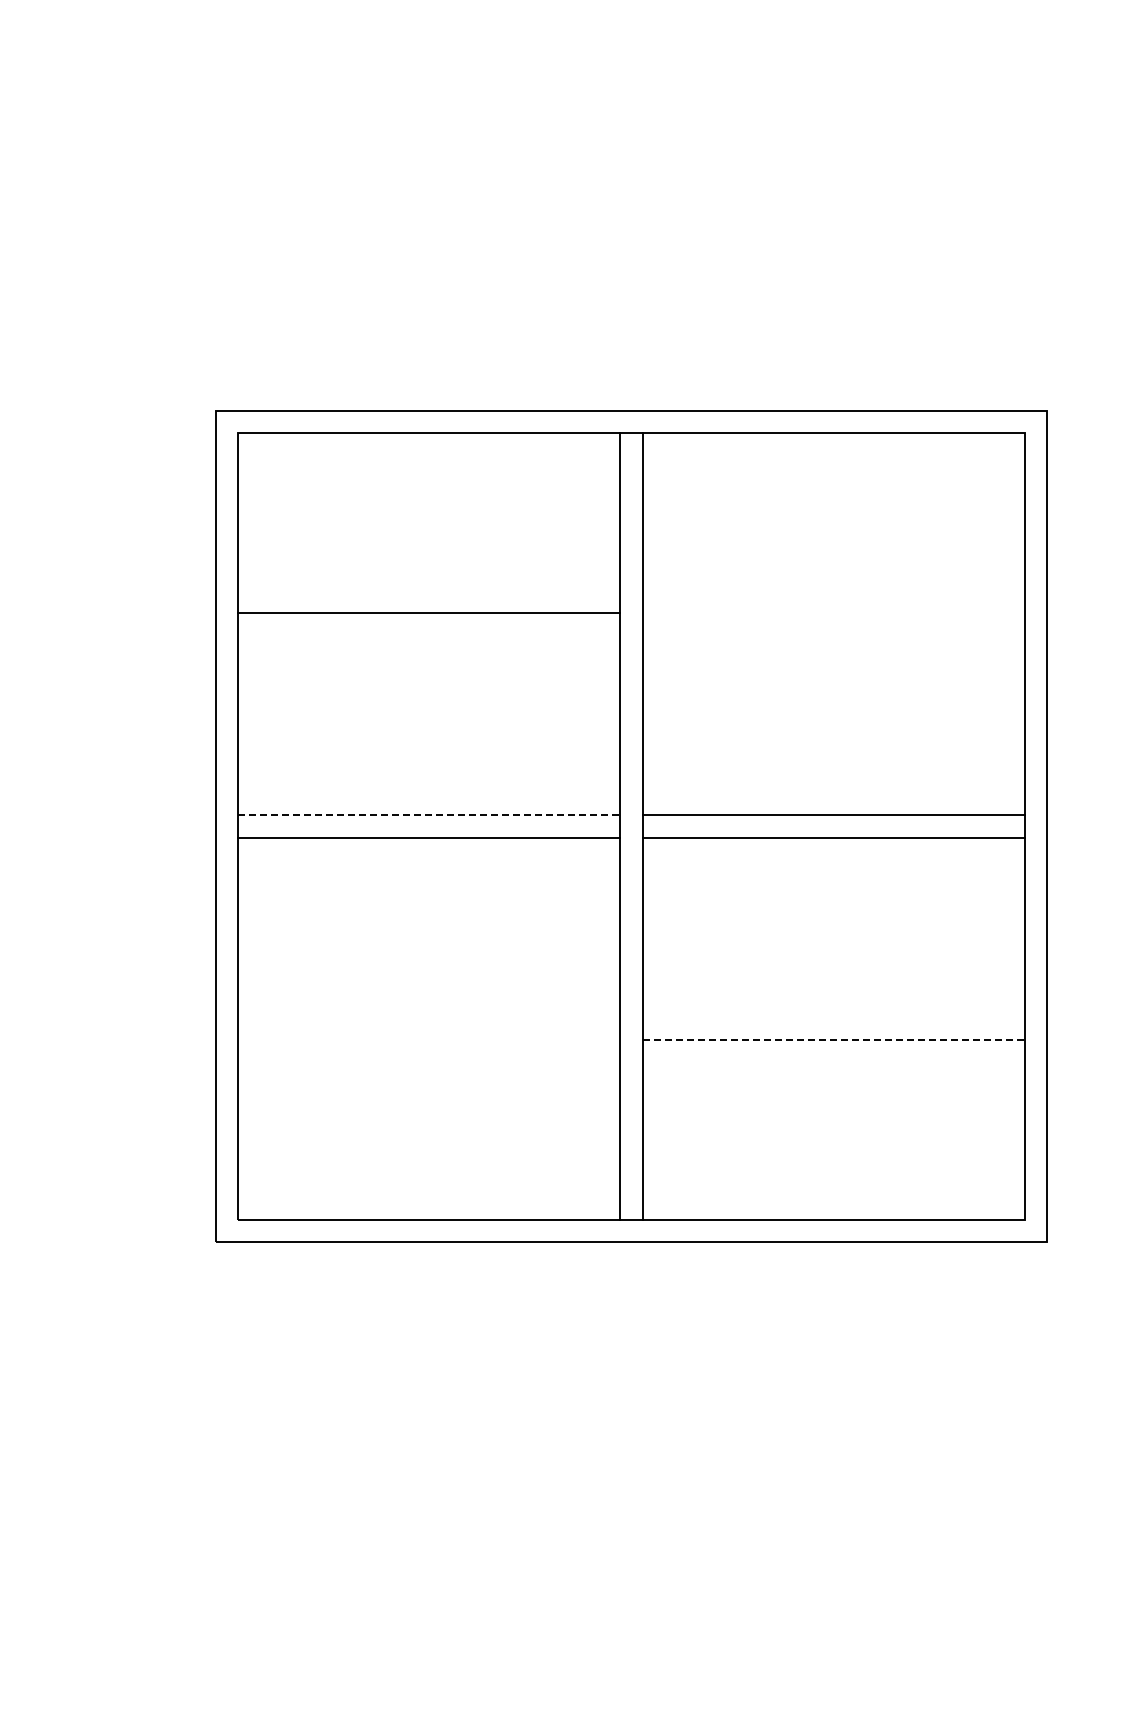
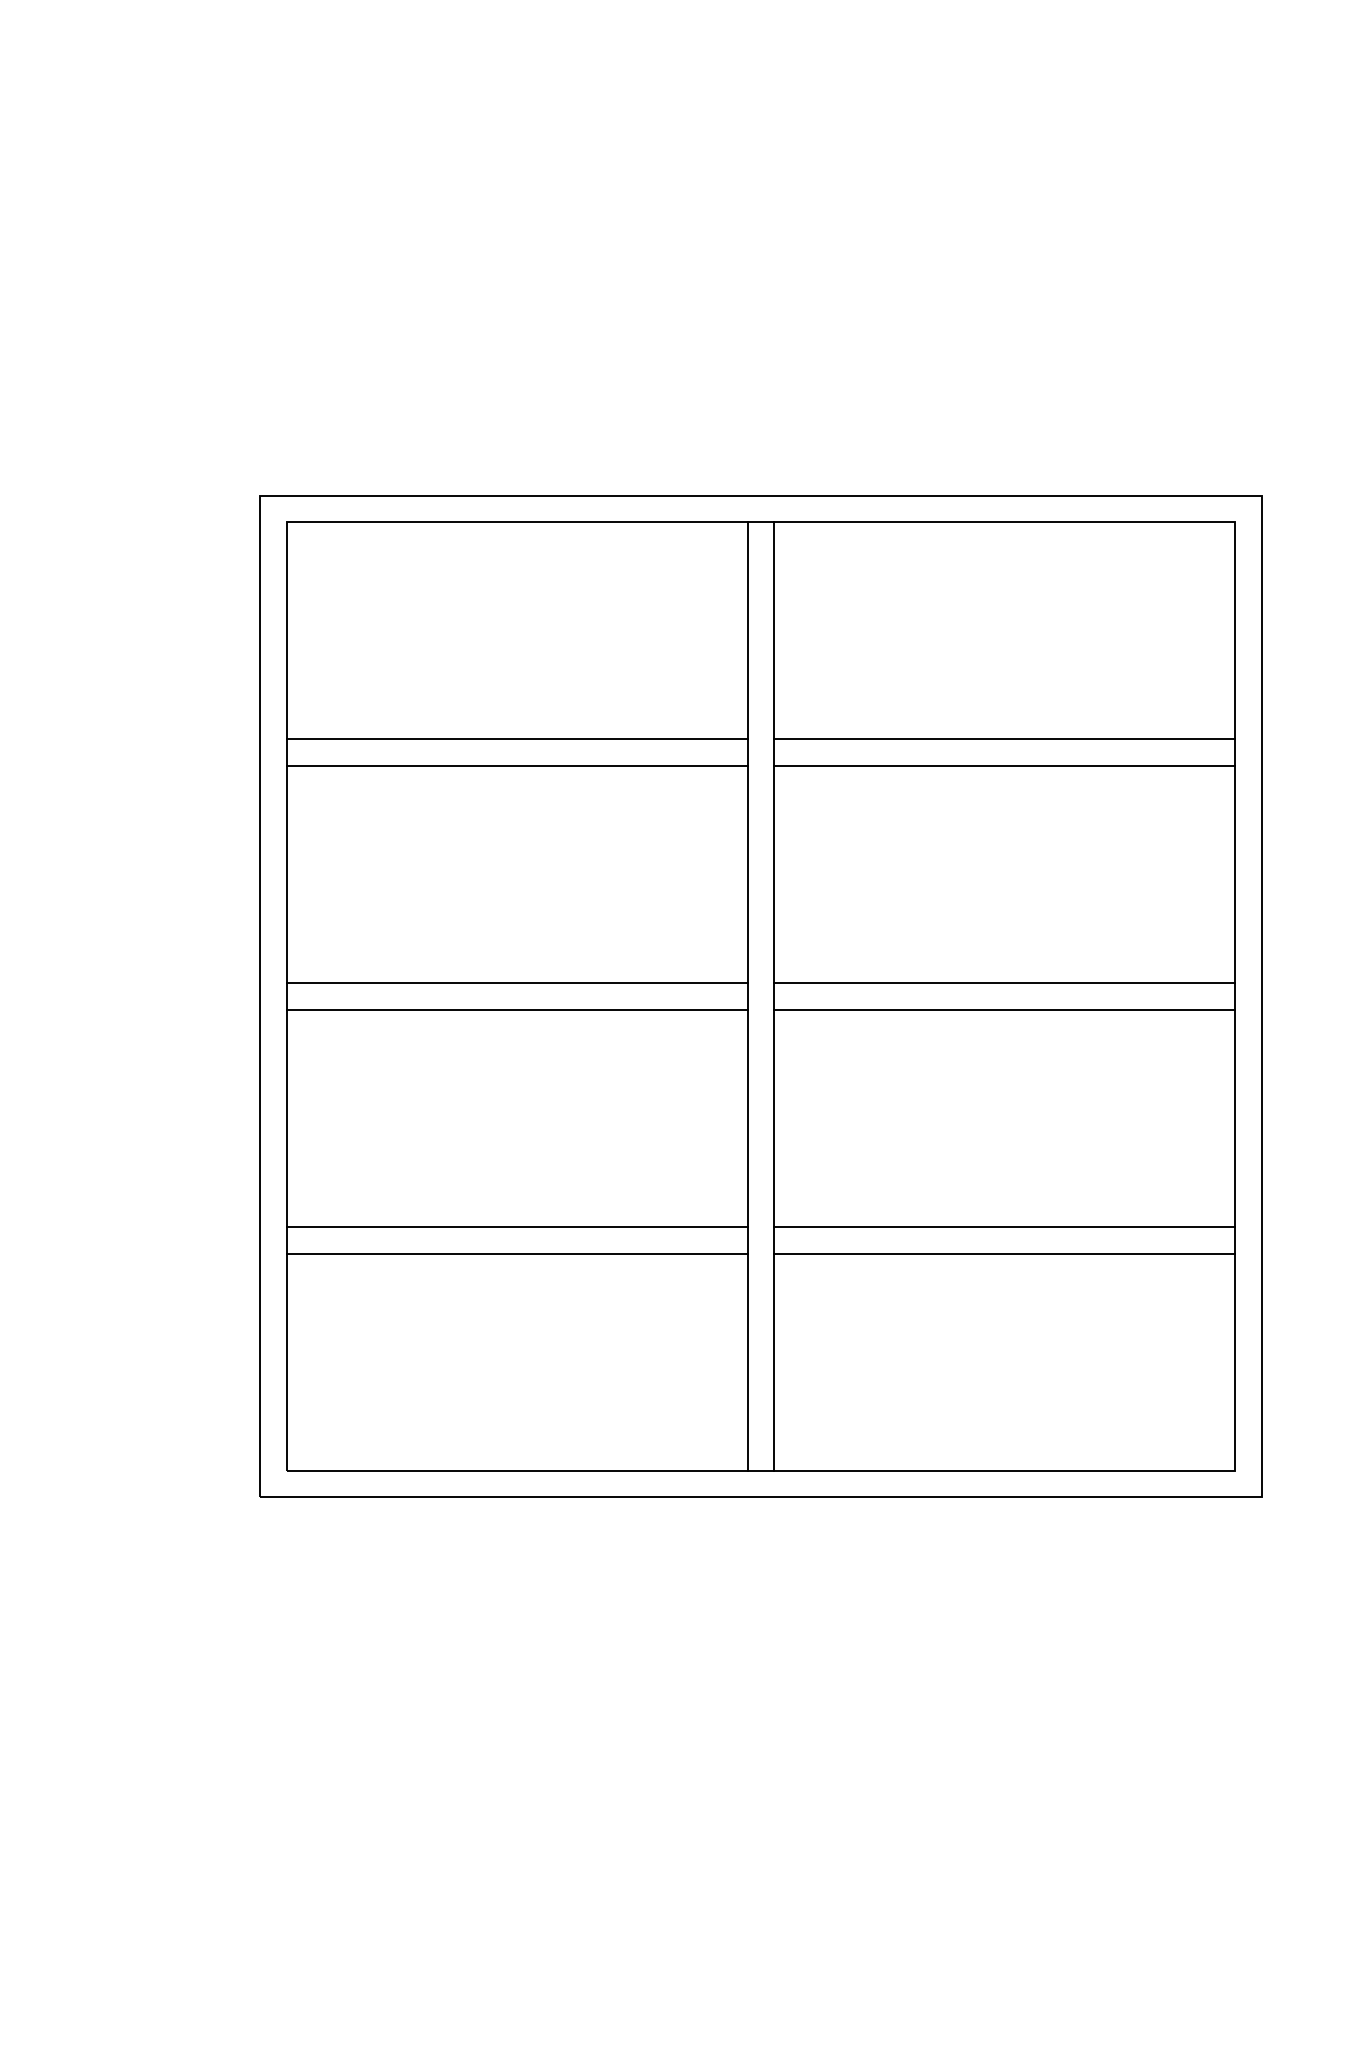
line: (833, 613) -> (1004, 739), added
line: (429, 635) -> (517, 766), added
line: (833, 635) -> (1004, 766), added
line: (429, 815) -> (517, 983), dashed -> solid
line: (429, 1017) -> (517, 1226), added
line: (833, 1017) -> (1004, 1226), added
line: (429, 1039) -> (517, 1253), added
line: (834, 1039) -> (1005, 1253), dashed -> solid

